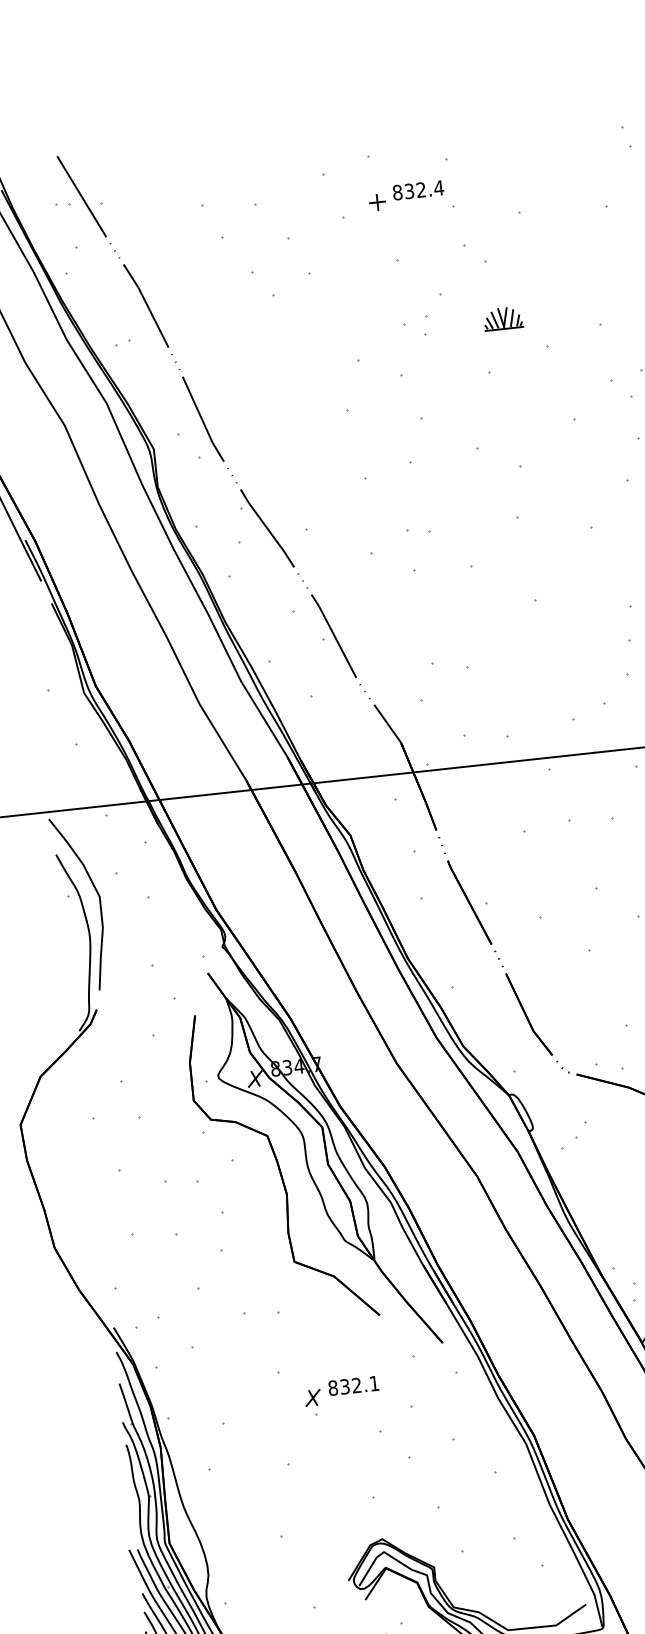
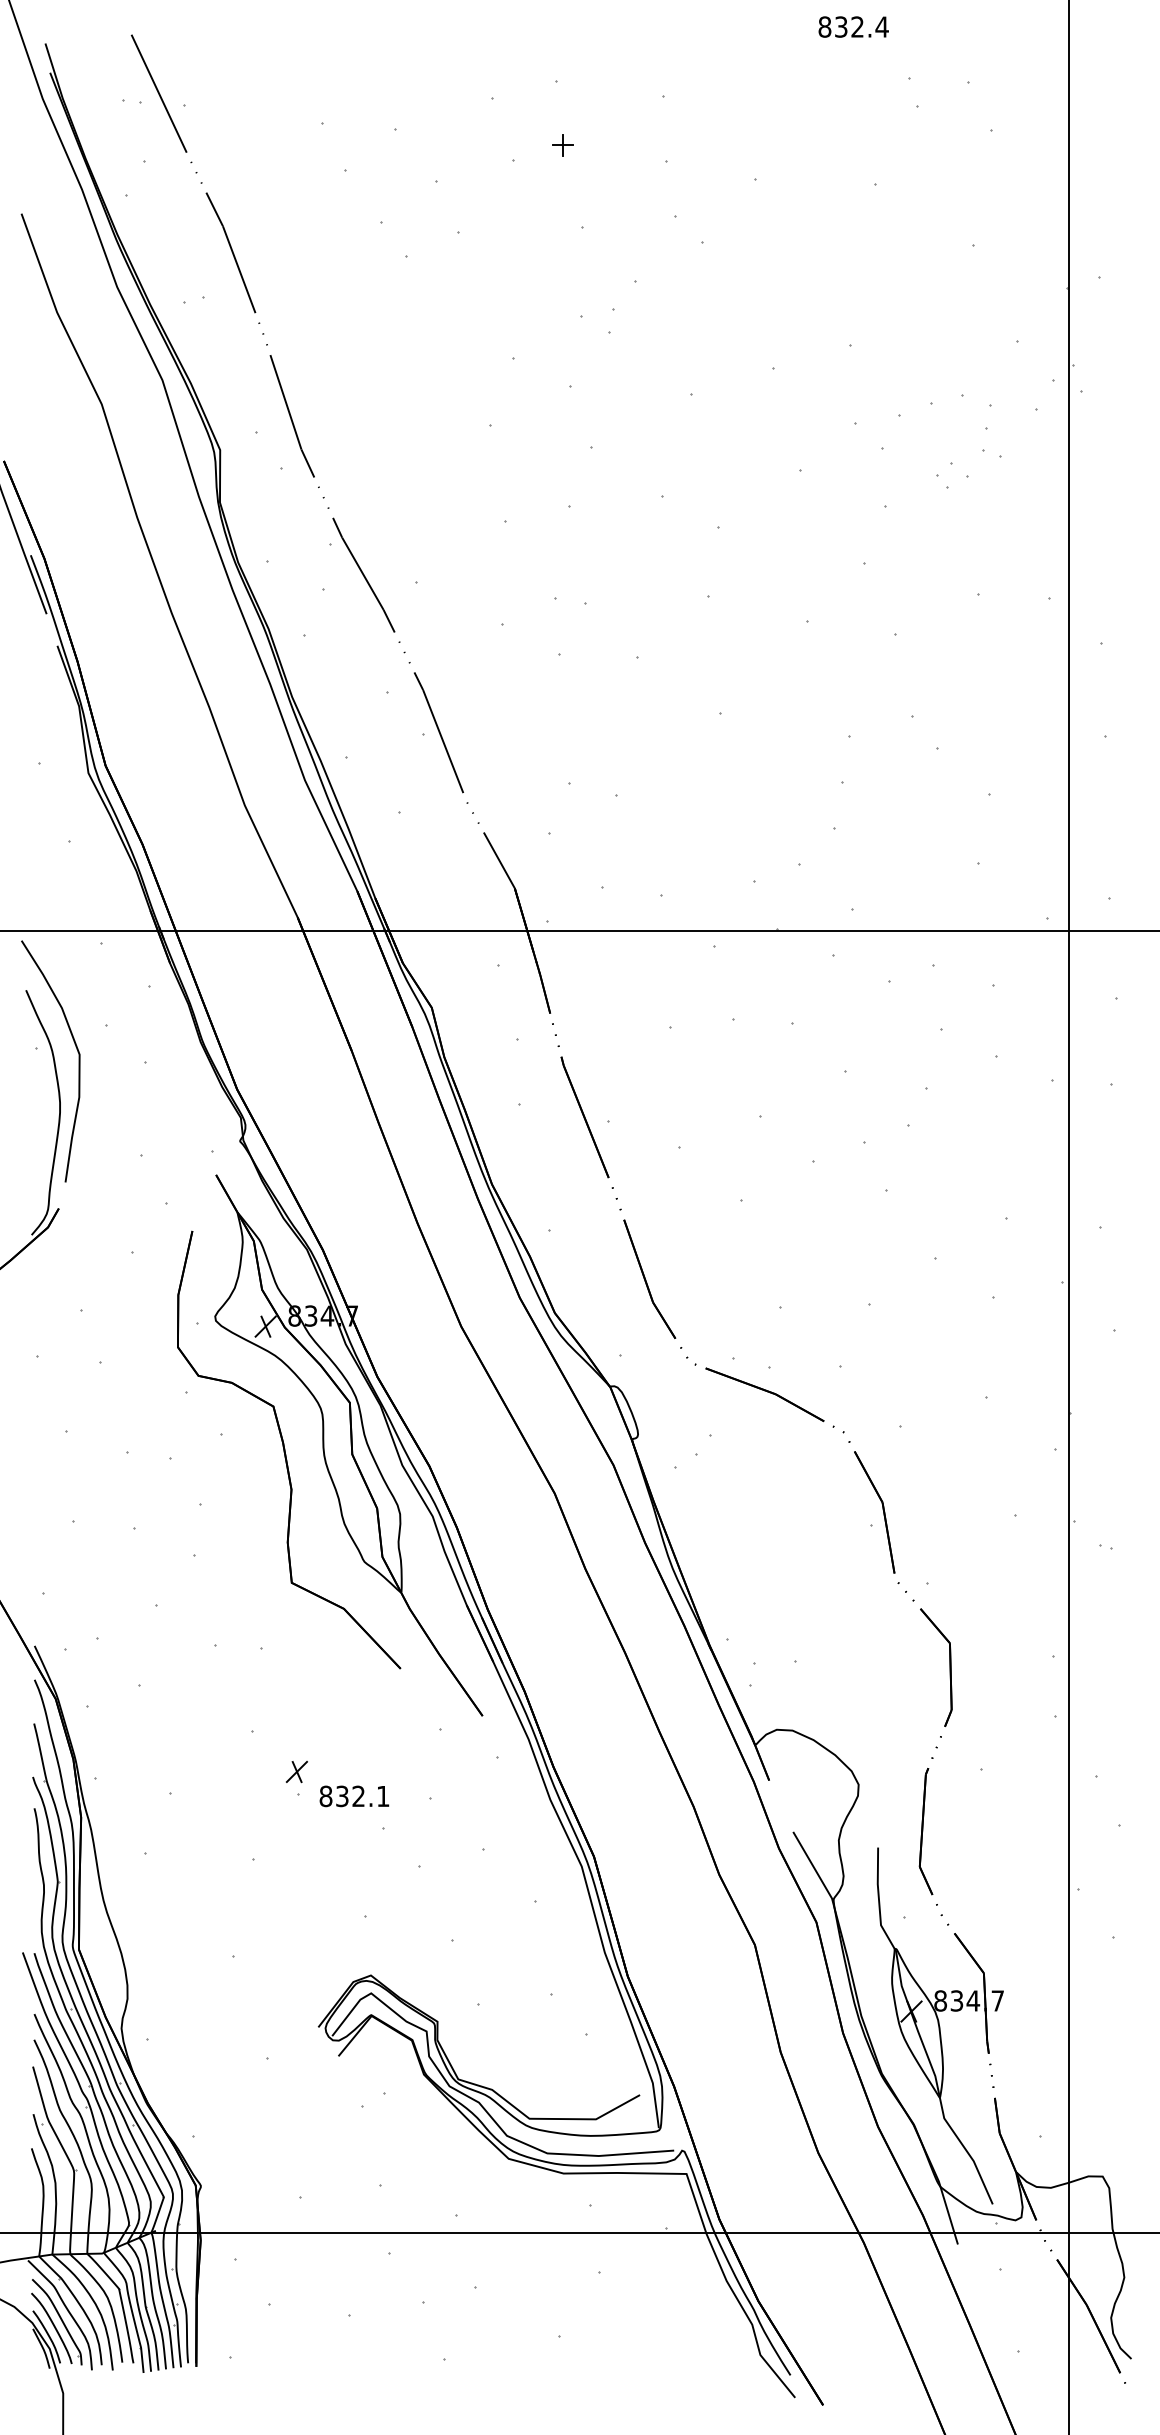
text: (418, 189) -> (853, 26), moved
part: (503, 318) -> (717, 322), removed
text: (353, 1385) -> (354, 1796), moved

